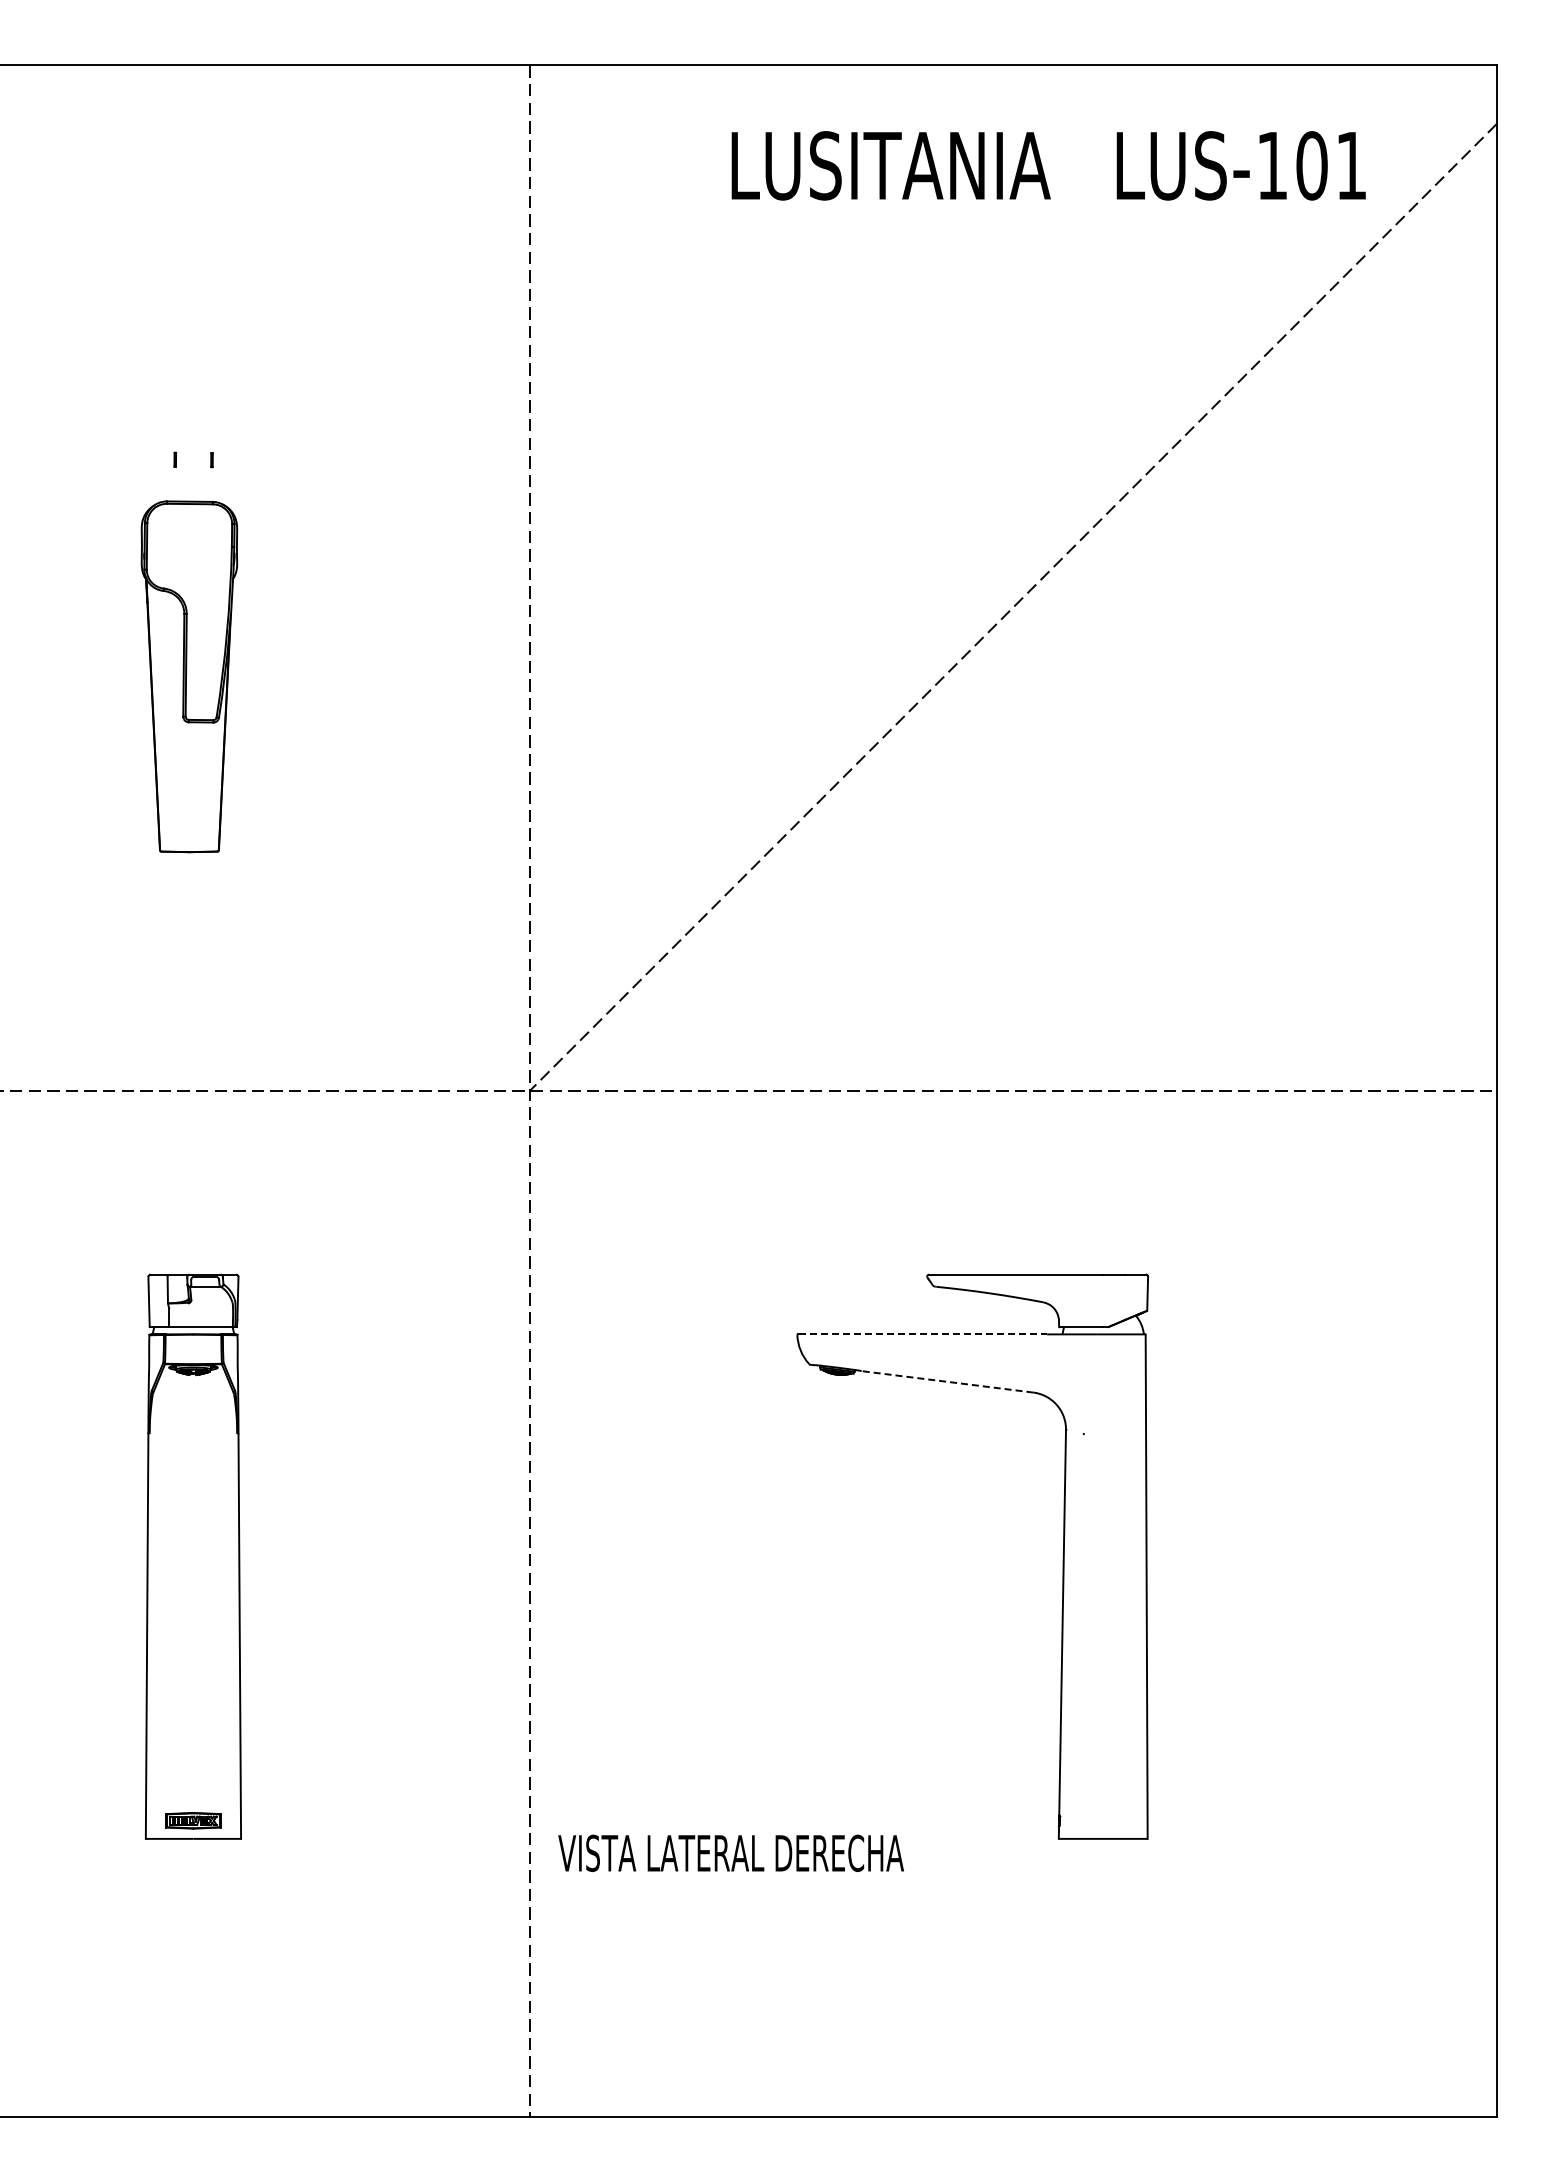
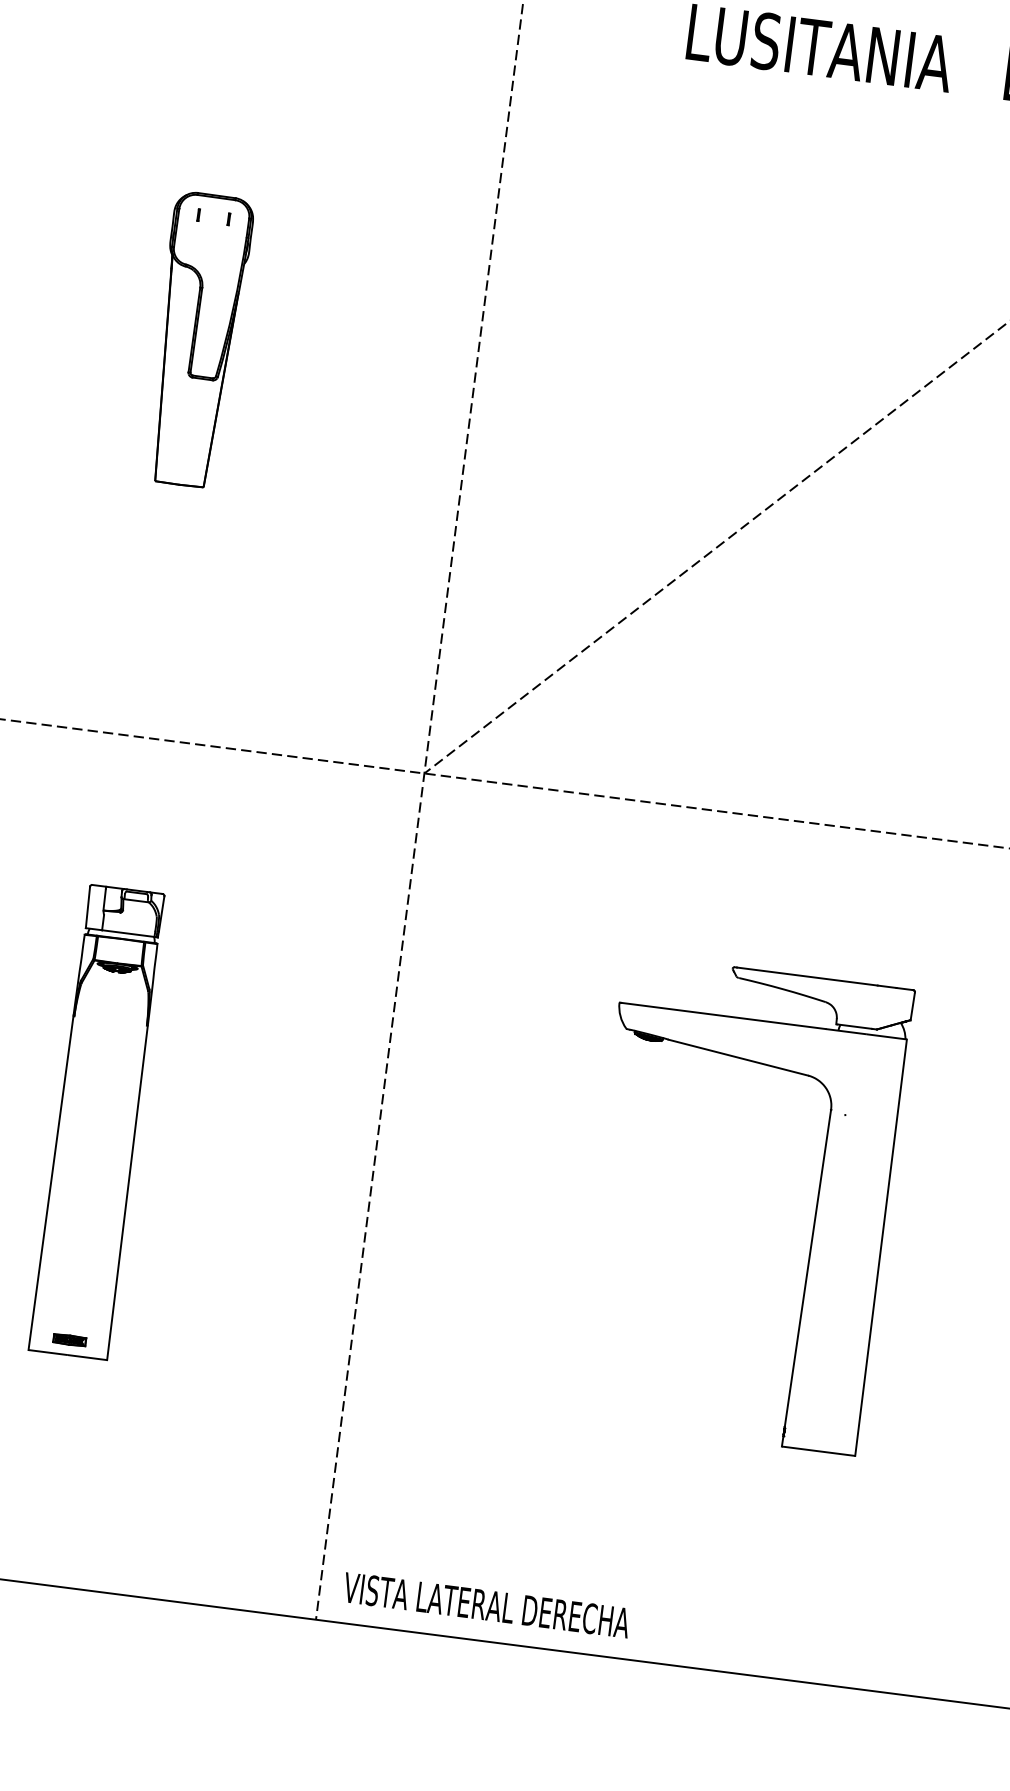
part: (189, 676) -> (197, 339), moved
line: (923, 1334) -> (723, 1016), dashed -> solid
line: (947, 1381) -> (738, 1057), dashed -> solid
part: (193, 1820) -> (69, 1339), size x0.71
text: (730, 1853) -> (486, 1605), moved

